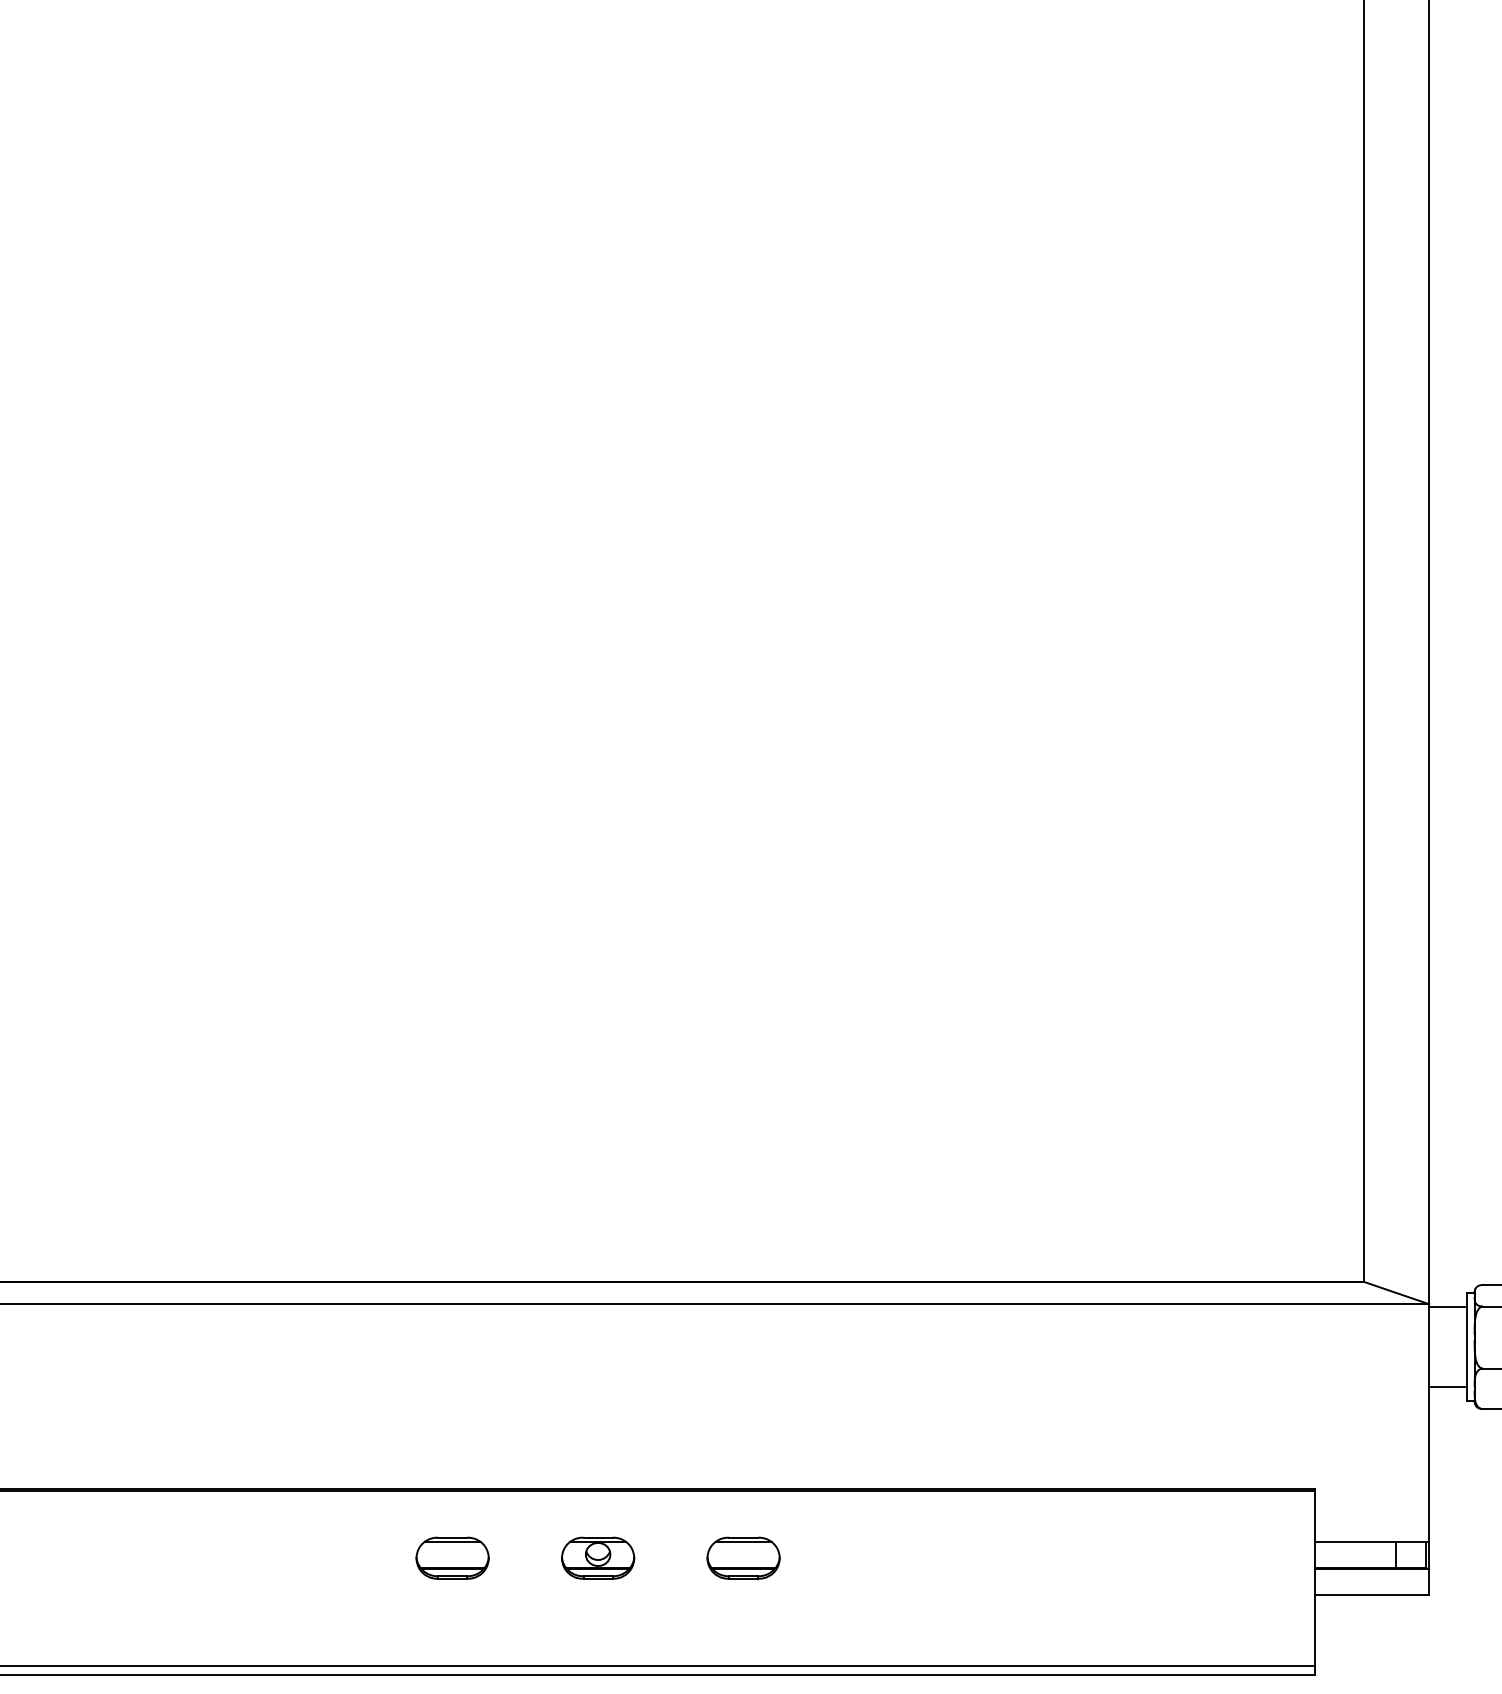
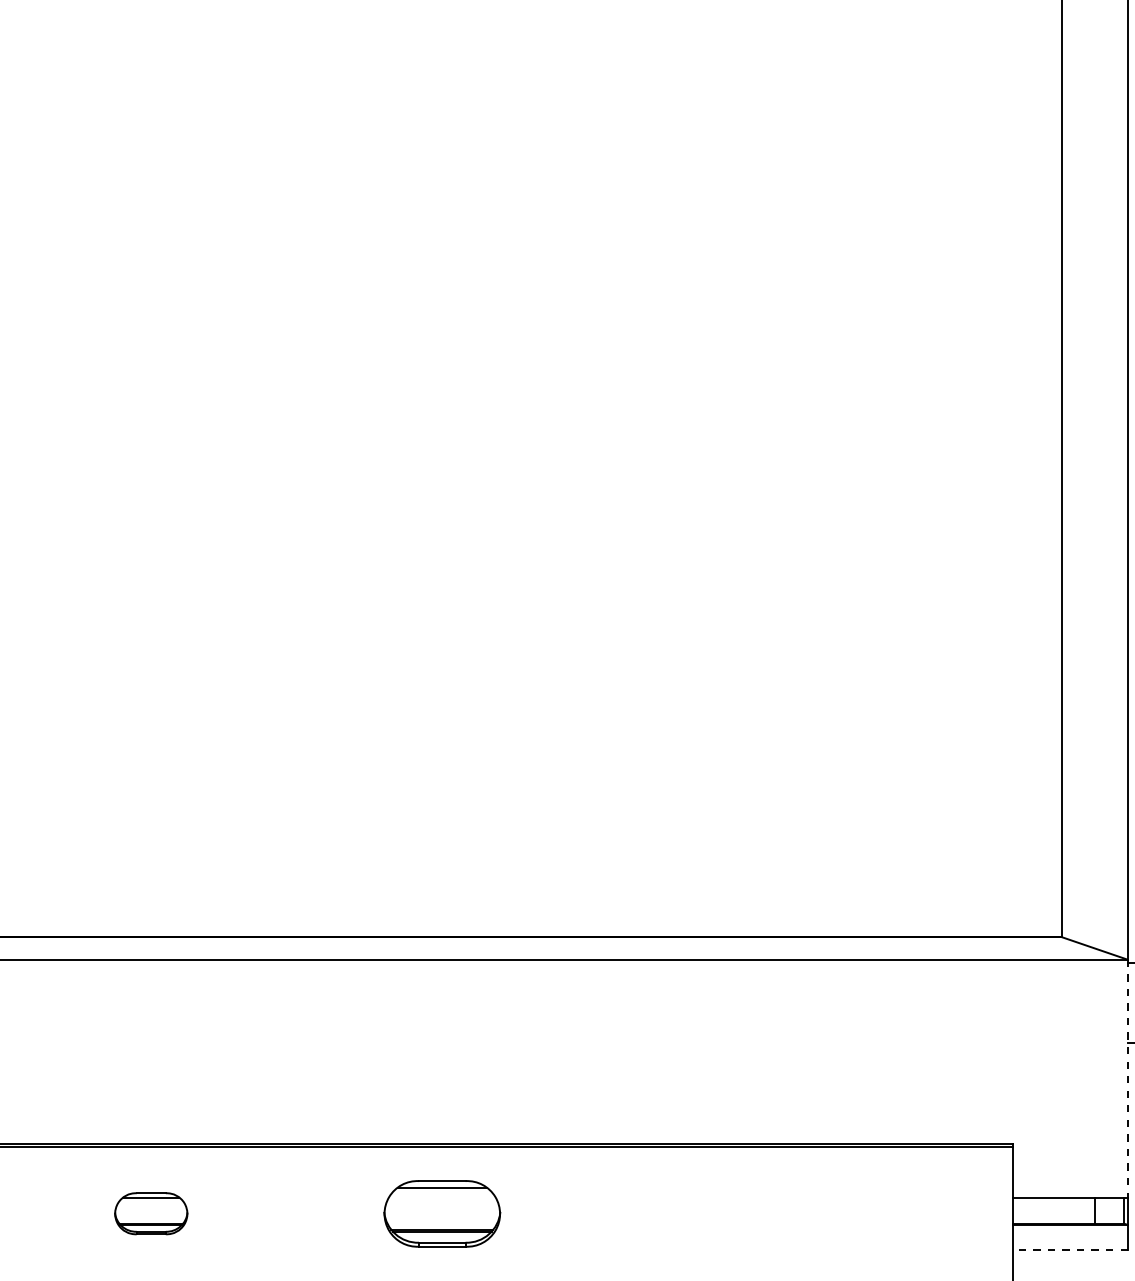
line: (1429, 1423) -> (1128, 1079), solid -> dashed
part: (598, 1557) -> (297, 1213), removed
part: (743, 1557) -> (442, 1213), size x1.6
line: (1371, 1594) -> (1070, 1250), solid -> dashed

